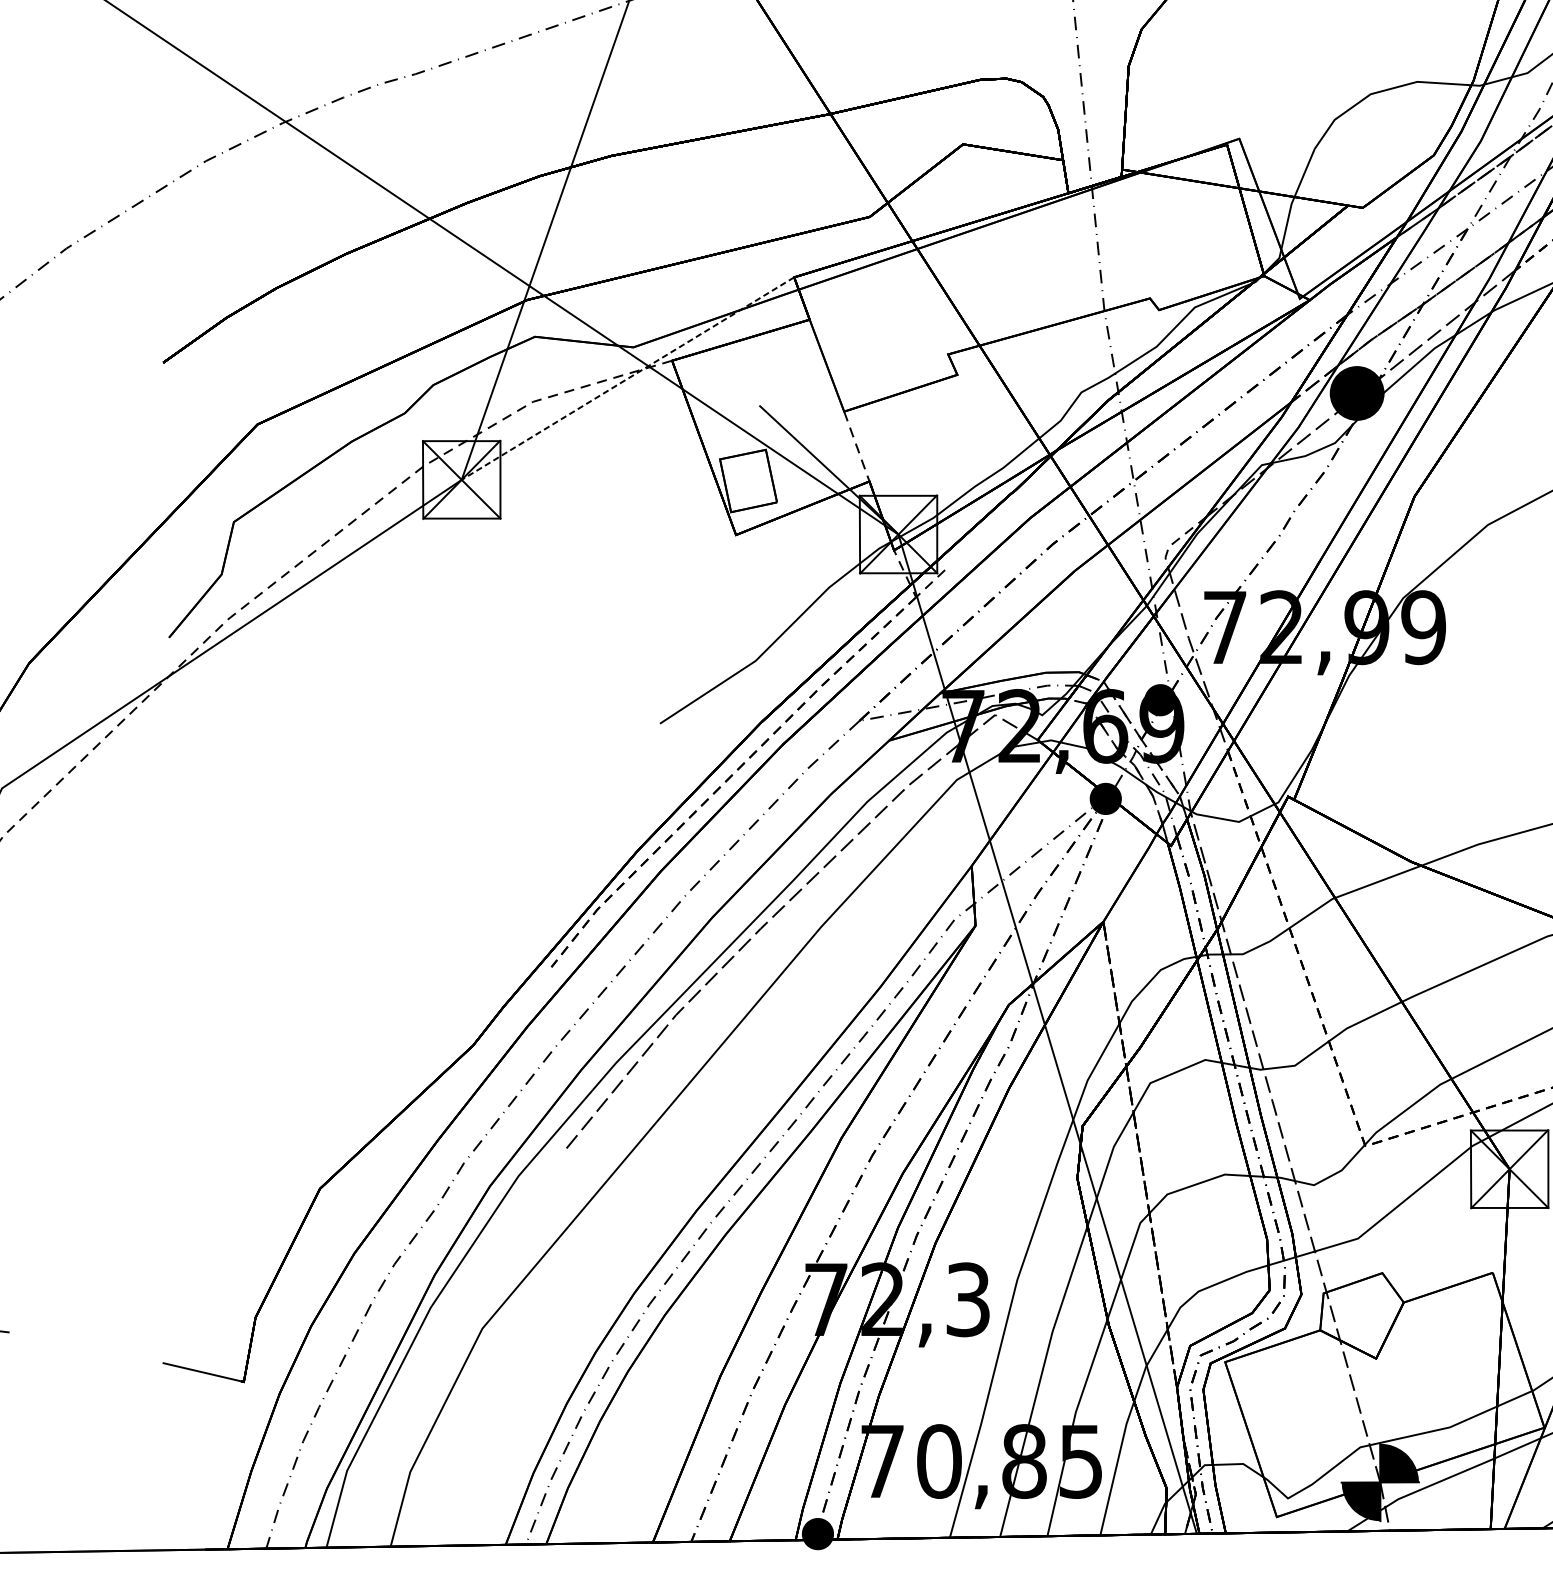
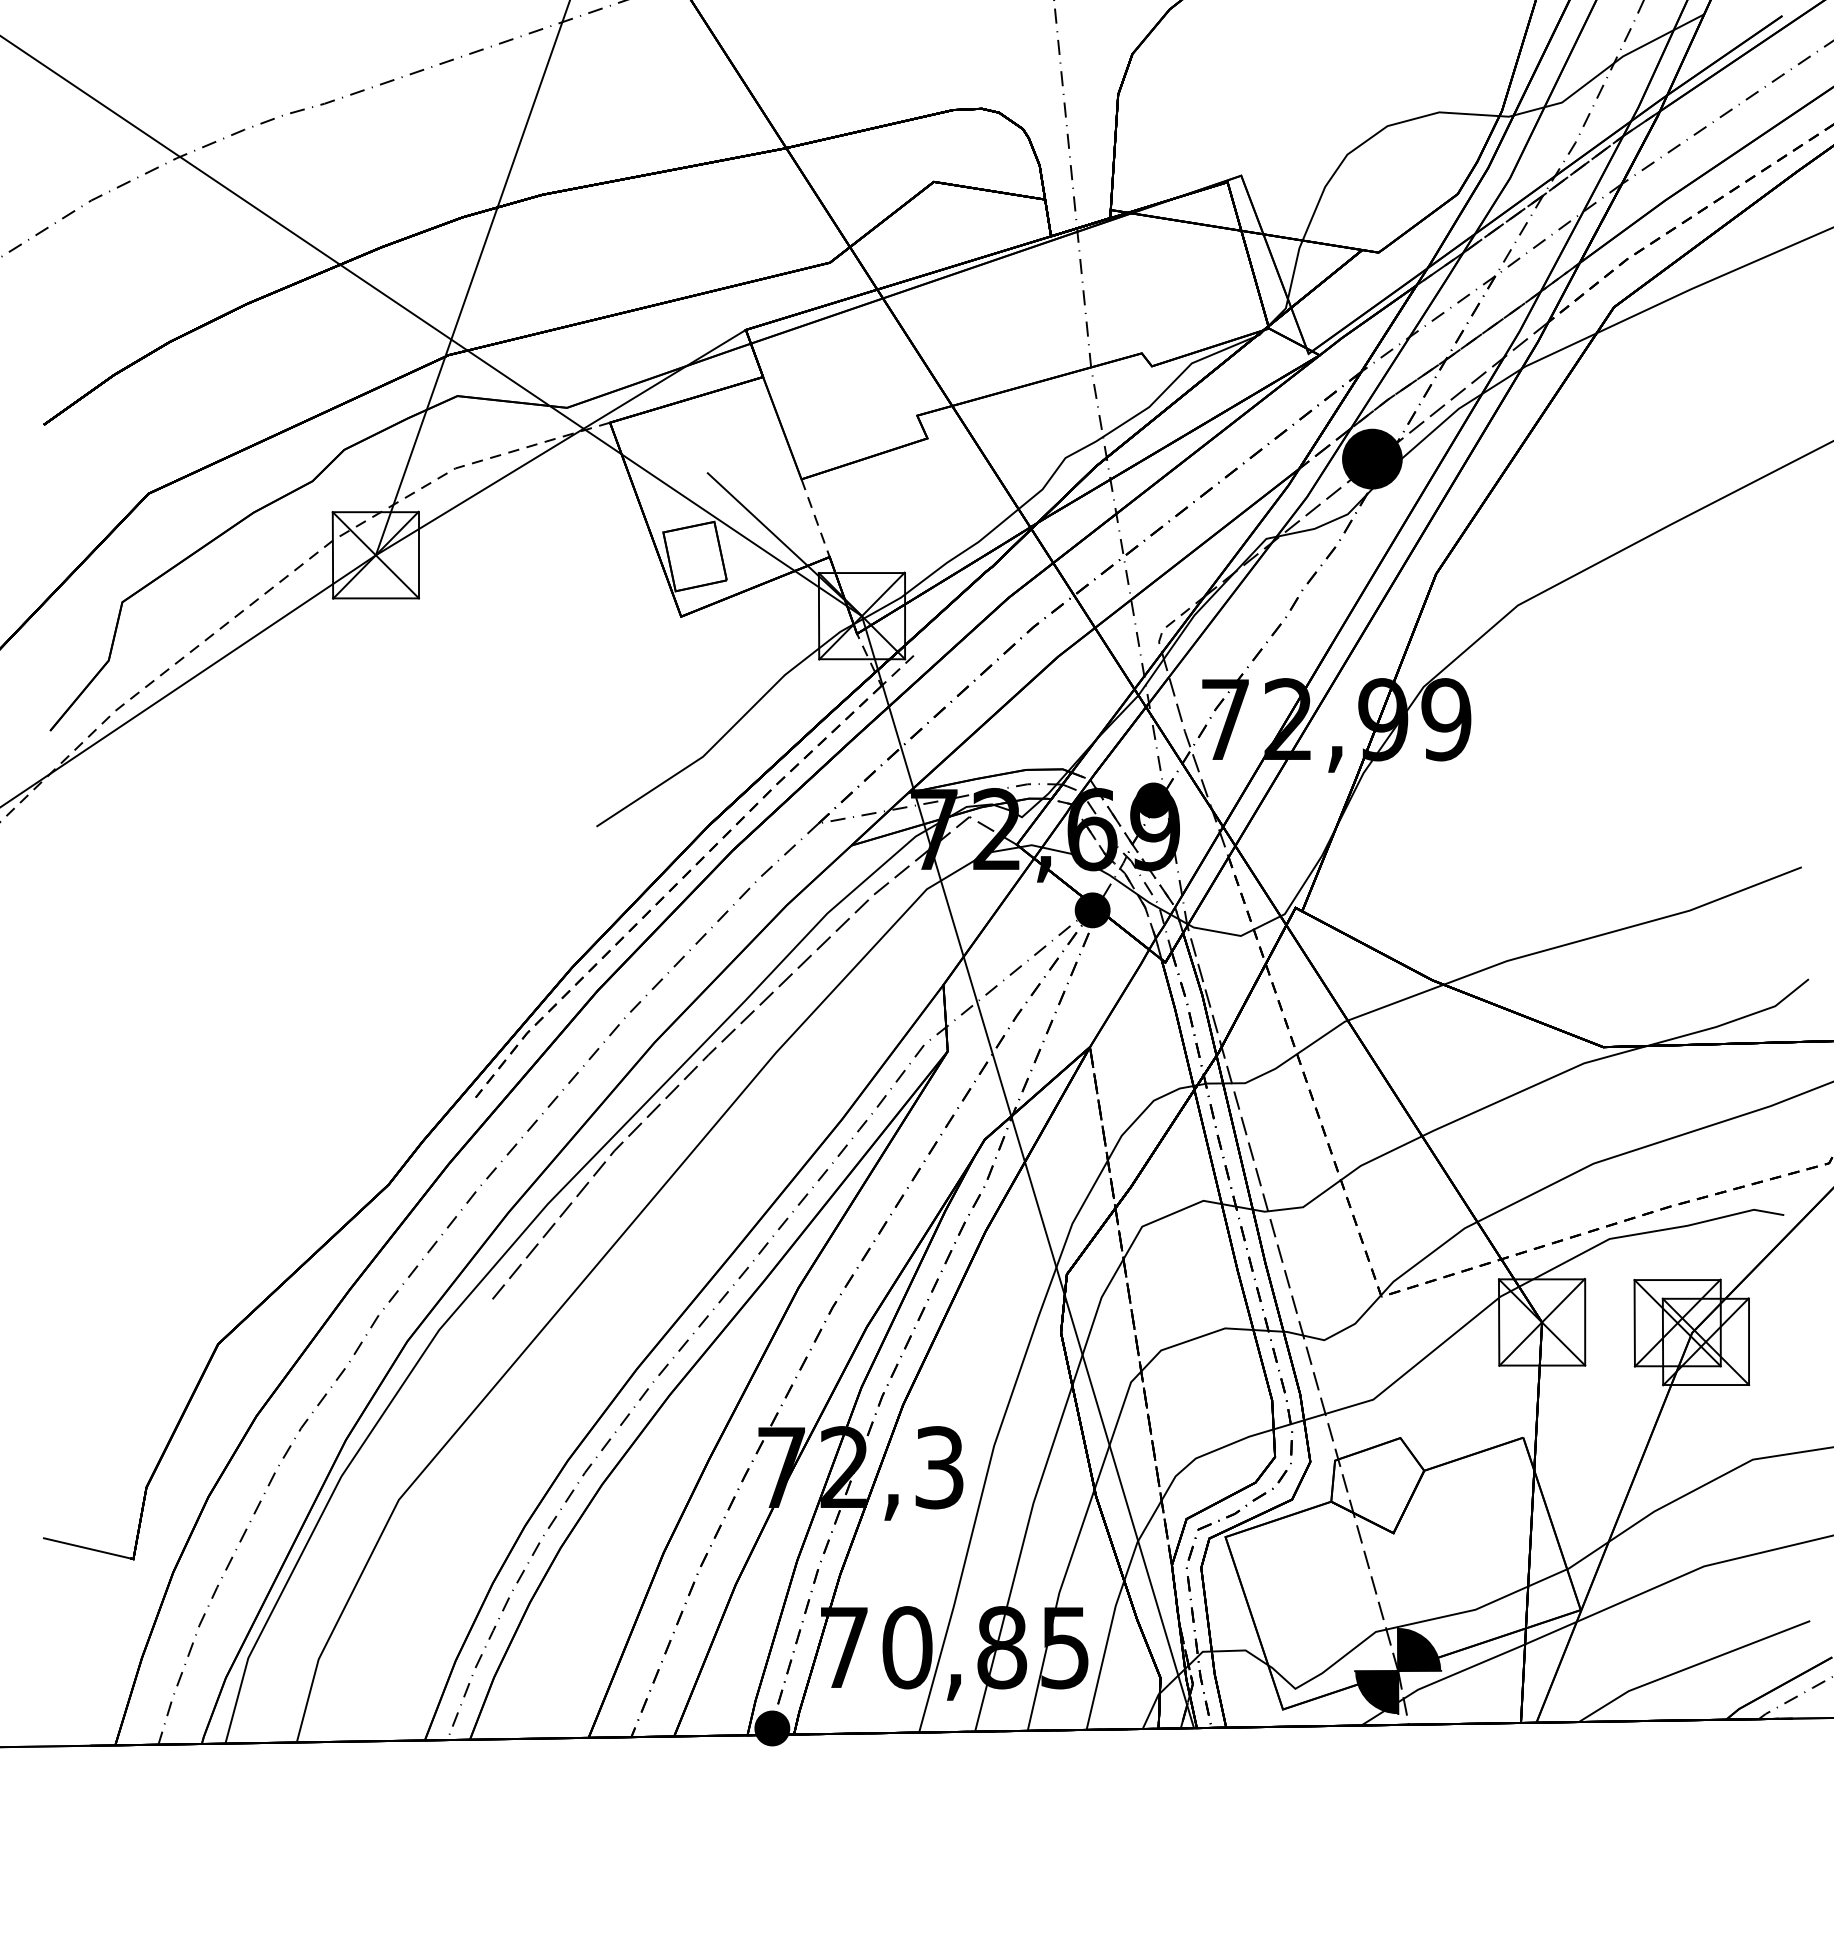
line: (627, 378) -> (560, 442), dashed -> solid

